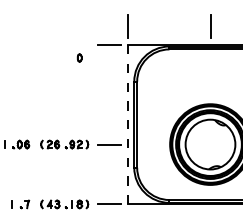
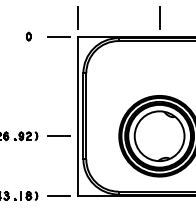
part: (79, 57) -> (28, 36), moved
line: (128, 124) -> (77, 116), dashed -> solid

